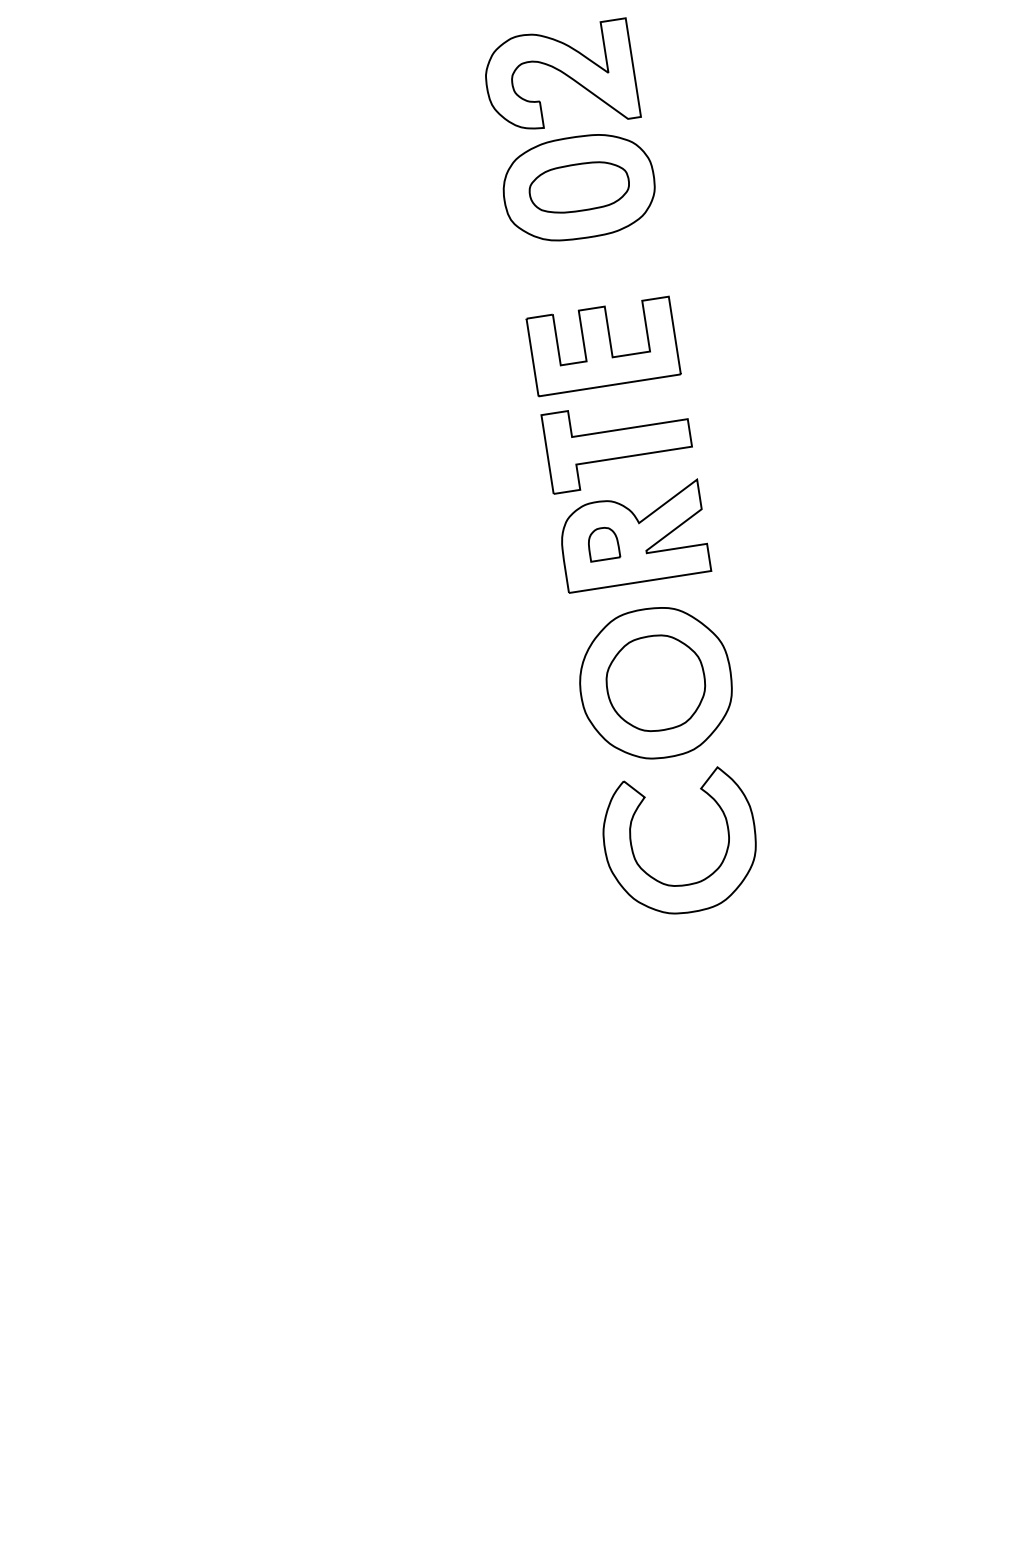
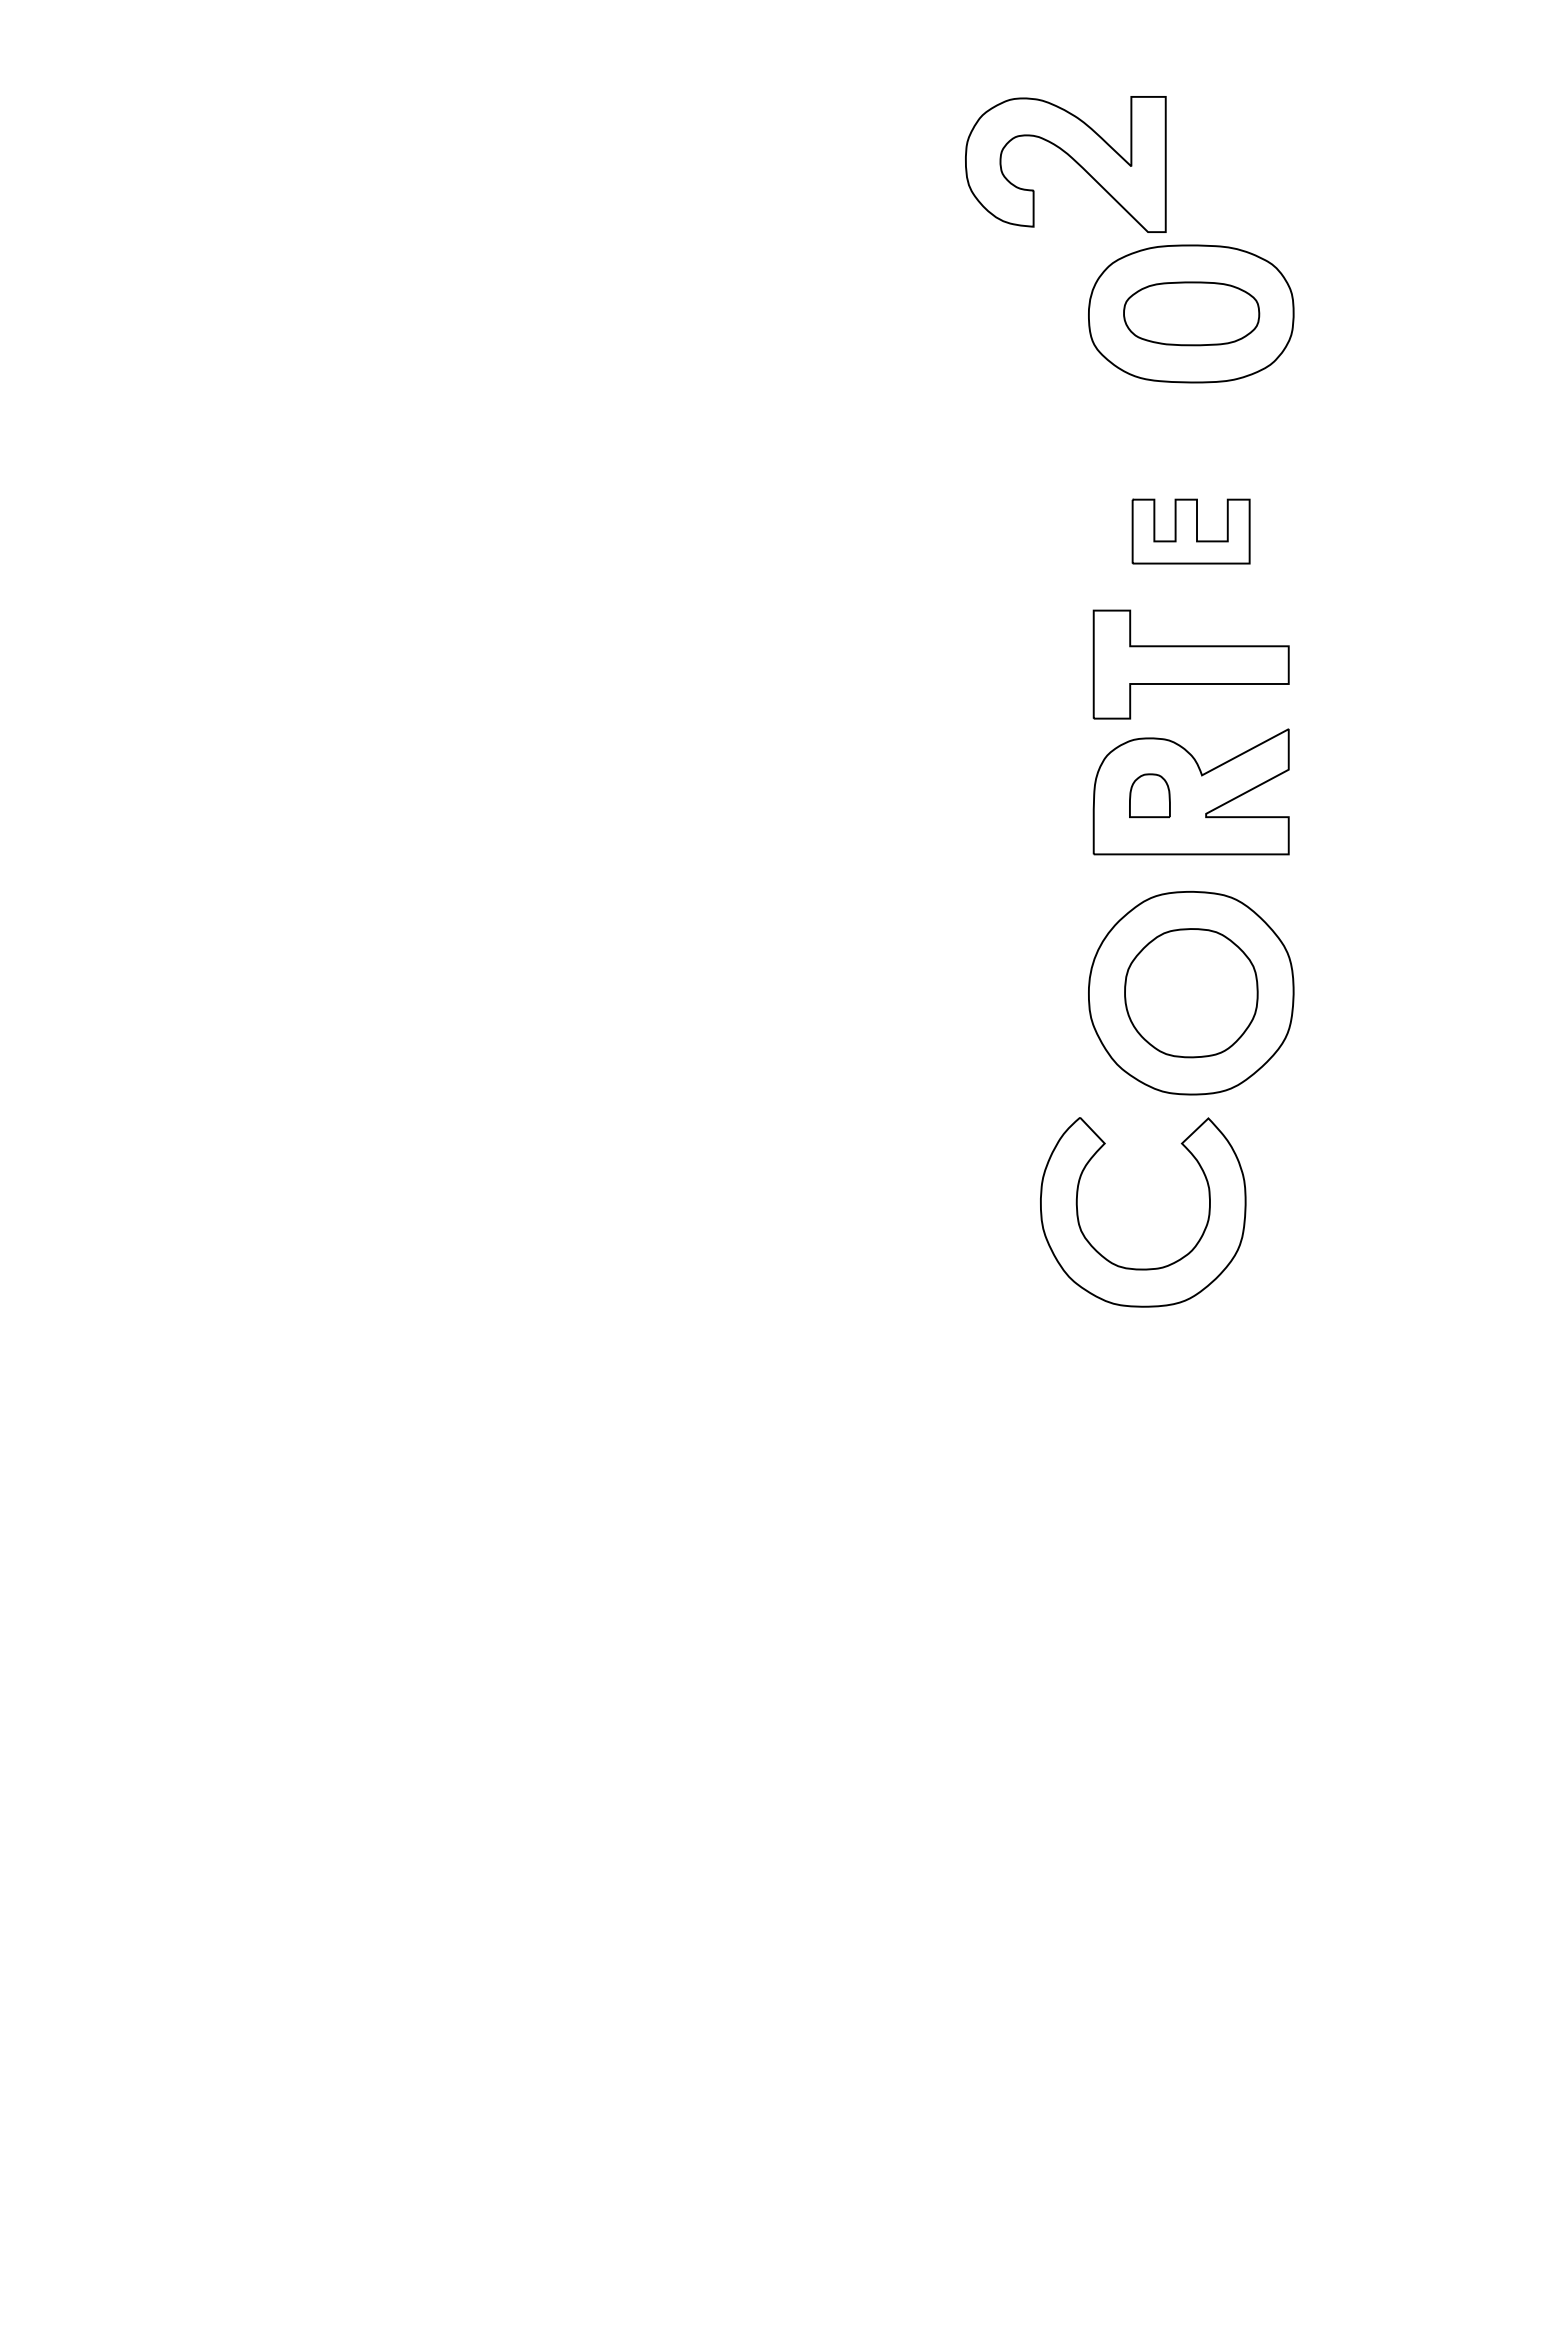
part: (563, 73) -> (1071, 158), moved
part: (603, 346) -> (1190, 531), size x0.6
part: (687, 884) -> (1143, 1268), moved

